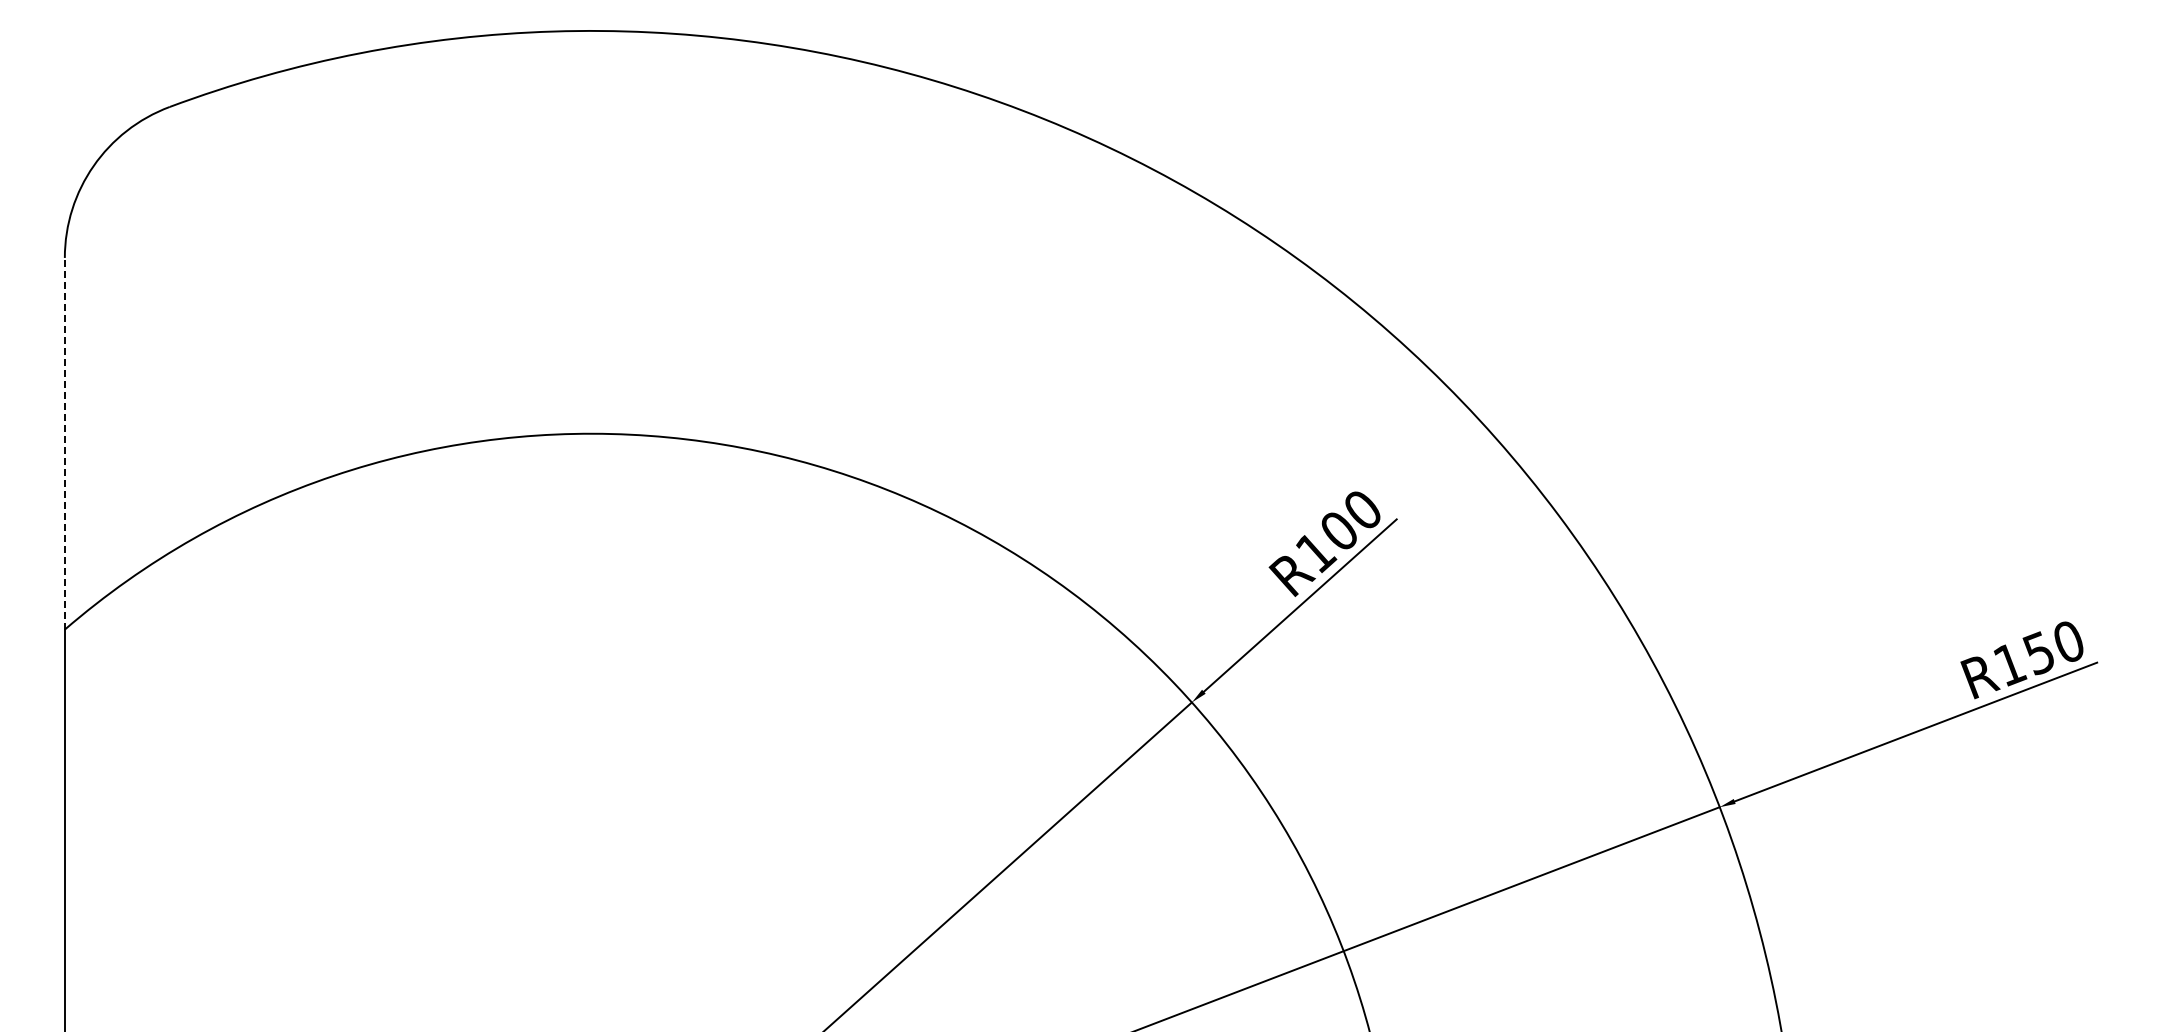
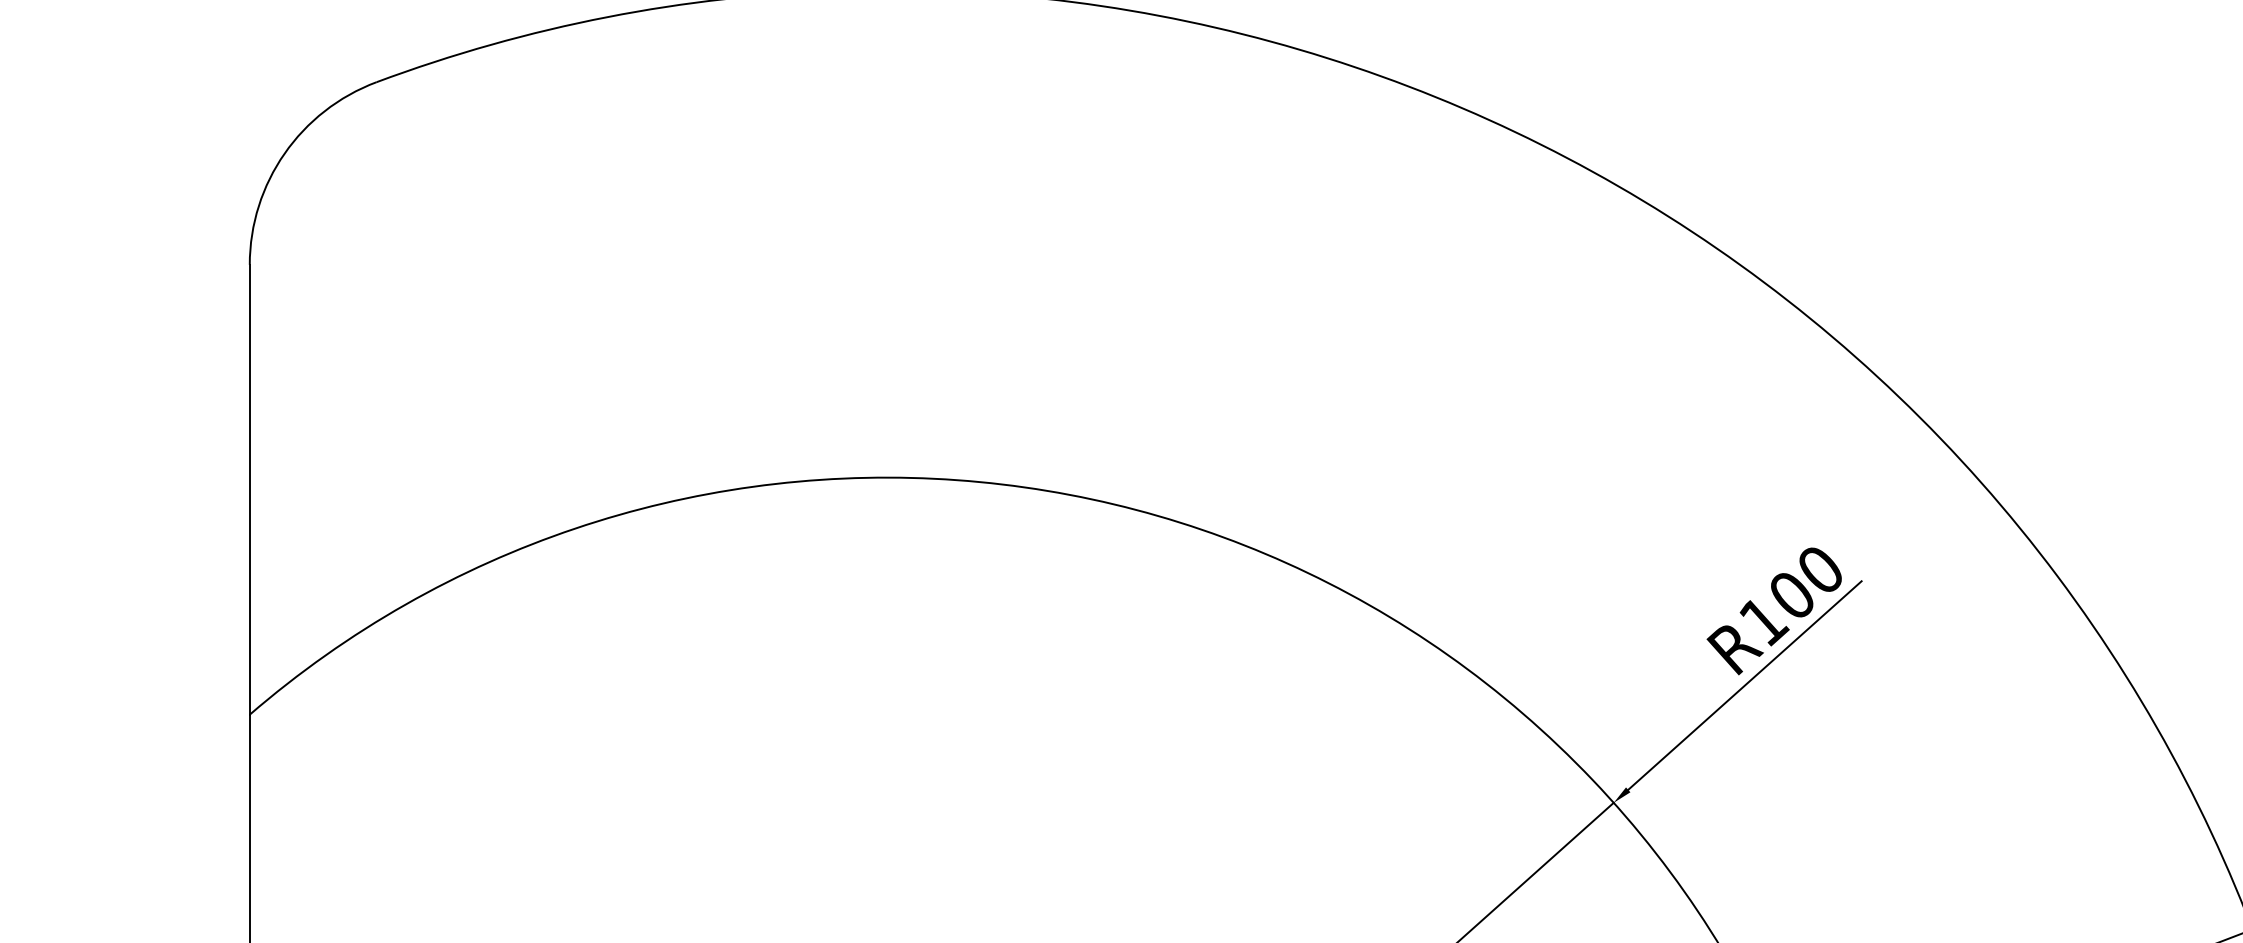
line: (64, 443) -> (249, 489), dashed -> solid

